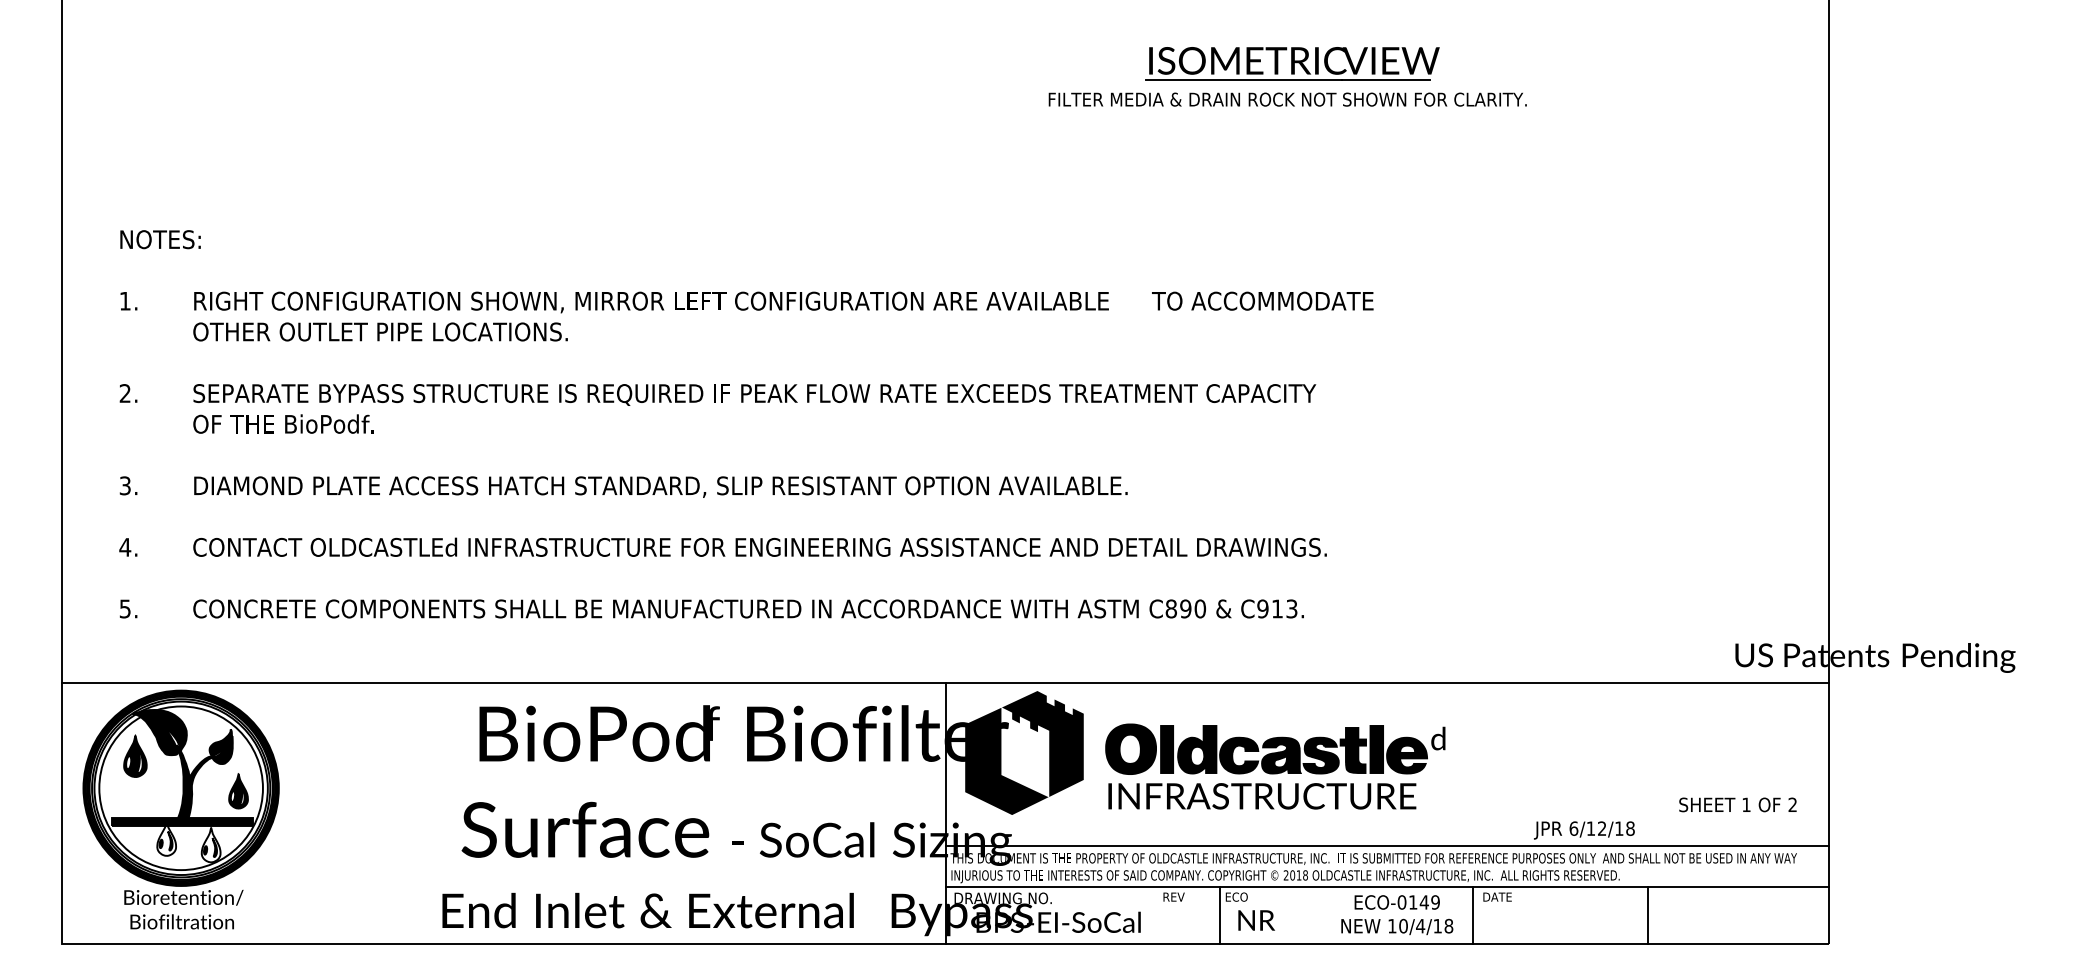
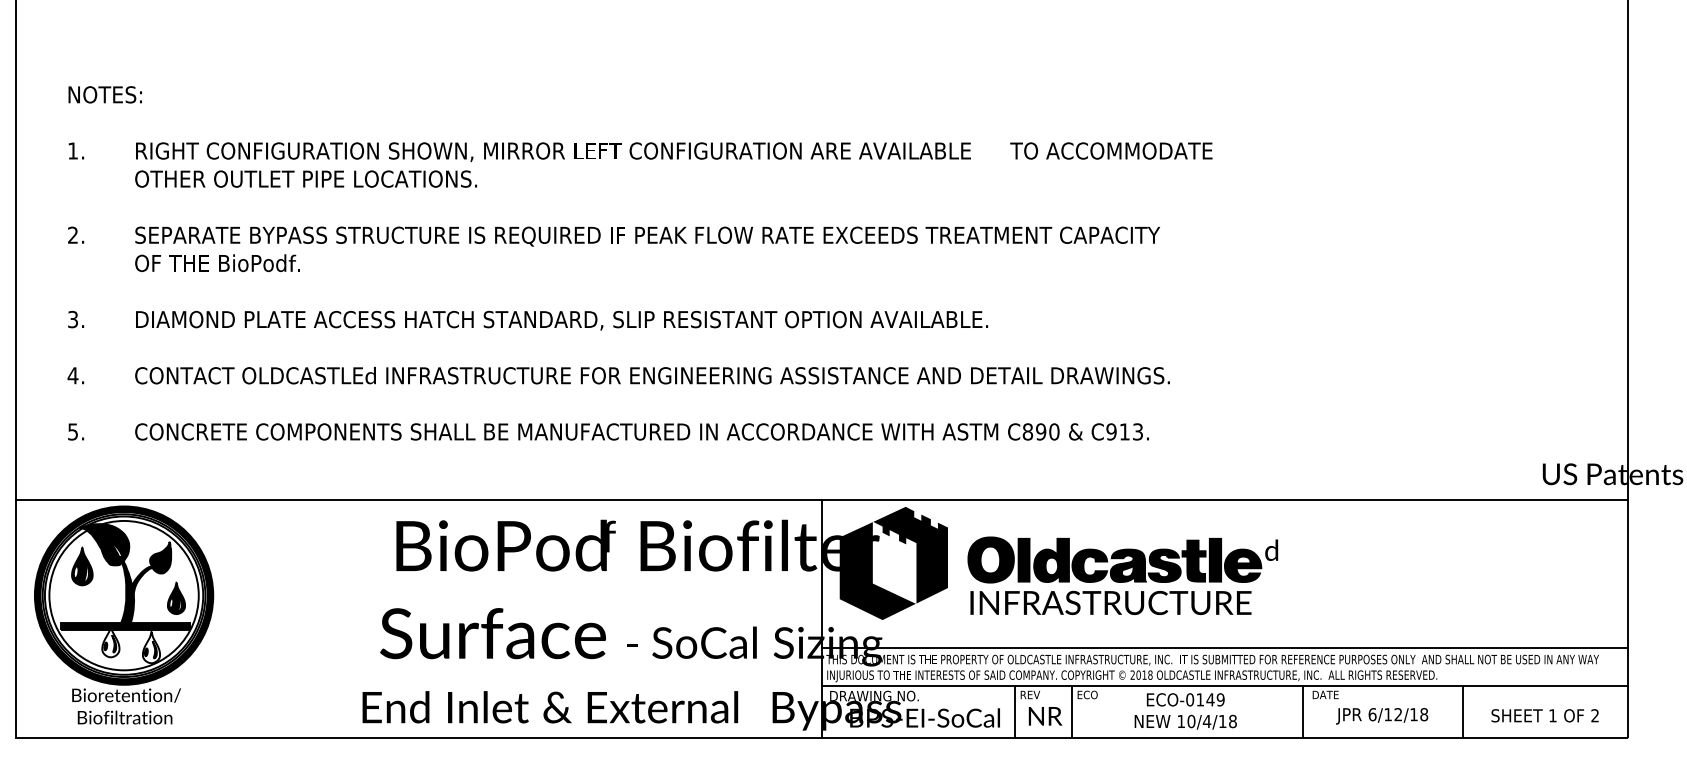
text: (1737, 804) -> (1544, 715), moved
text: (1584, 830) -> (1382, 716), moved
line: (1157, 914) -> (1015, 710), added
text: (1397, 915) -> (1185, 711), moved
text: (1256, 920) -> (1045, 716), moved

